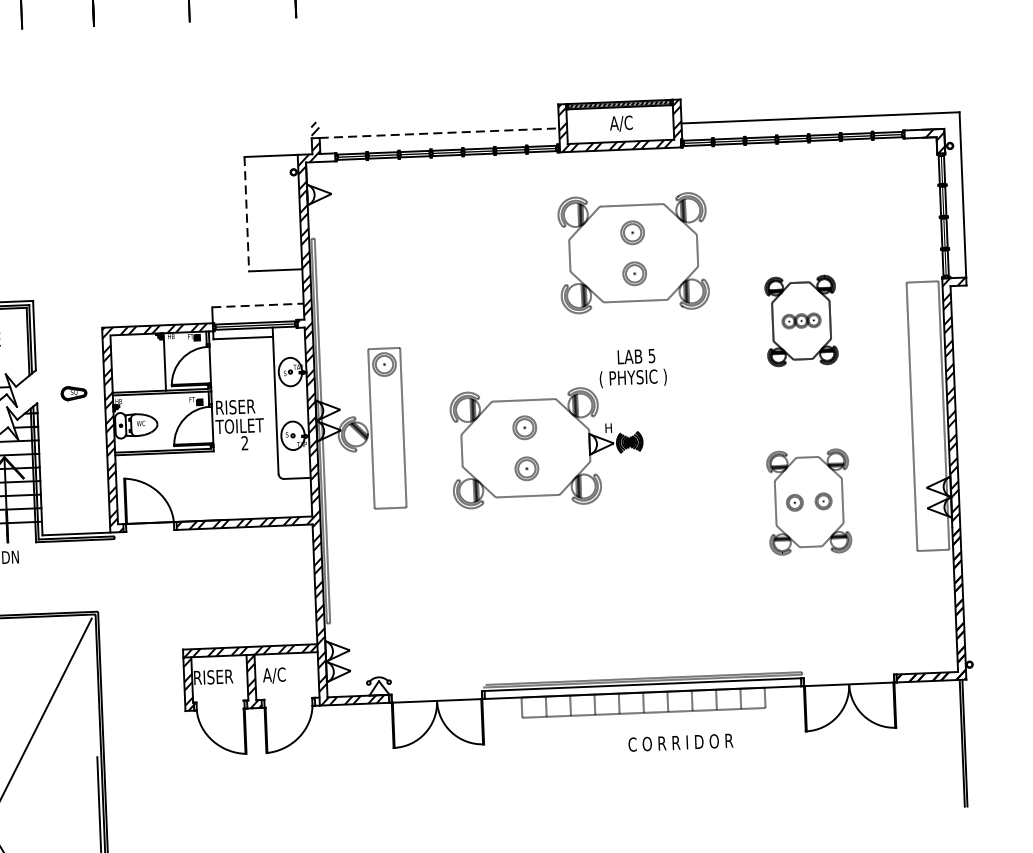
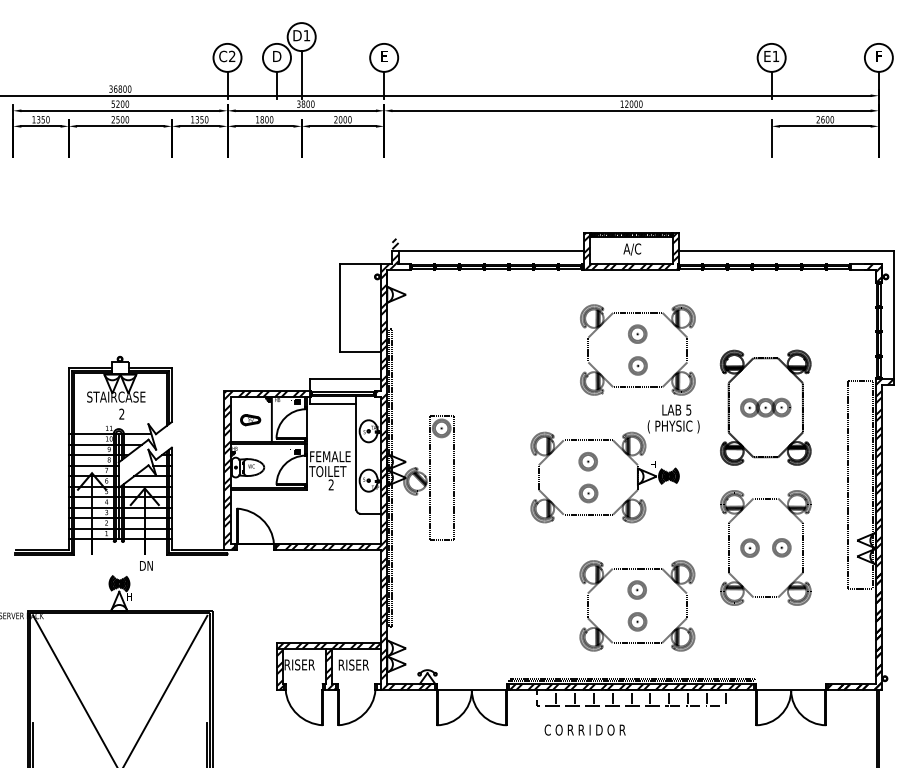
line: (439, 133) -> (491, 251), dashed -> solid
line: (246, 215) -> (339, 308), dashed -> solid
line: (259, 305) -> (346, 378), dashed -> solid
part: (801, 320) -> (765, 407), size x1.67
part: (73, 393) -> (250, 420), moved
text: (242, 406) -> (330, 456), RISER -> FEMALE
part: (571, 415) -> (624, 453), moved
part: (808, 501) -> (765, 547), size x1.43
part: (646, 582) -> (637, 605), added
text: (282, 675) -> (353, 665), A/C -> RISER
hatch: (642, 689) -> (631, 687), added
text: (679, 741) -> (584, 729), moved

